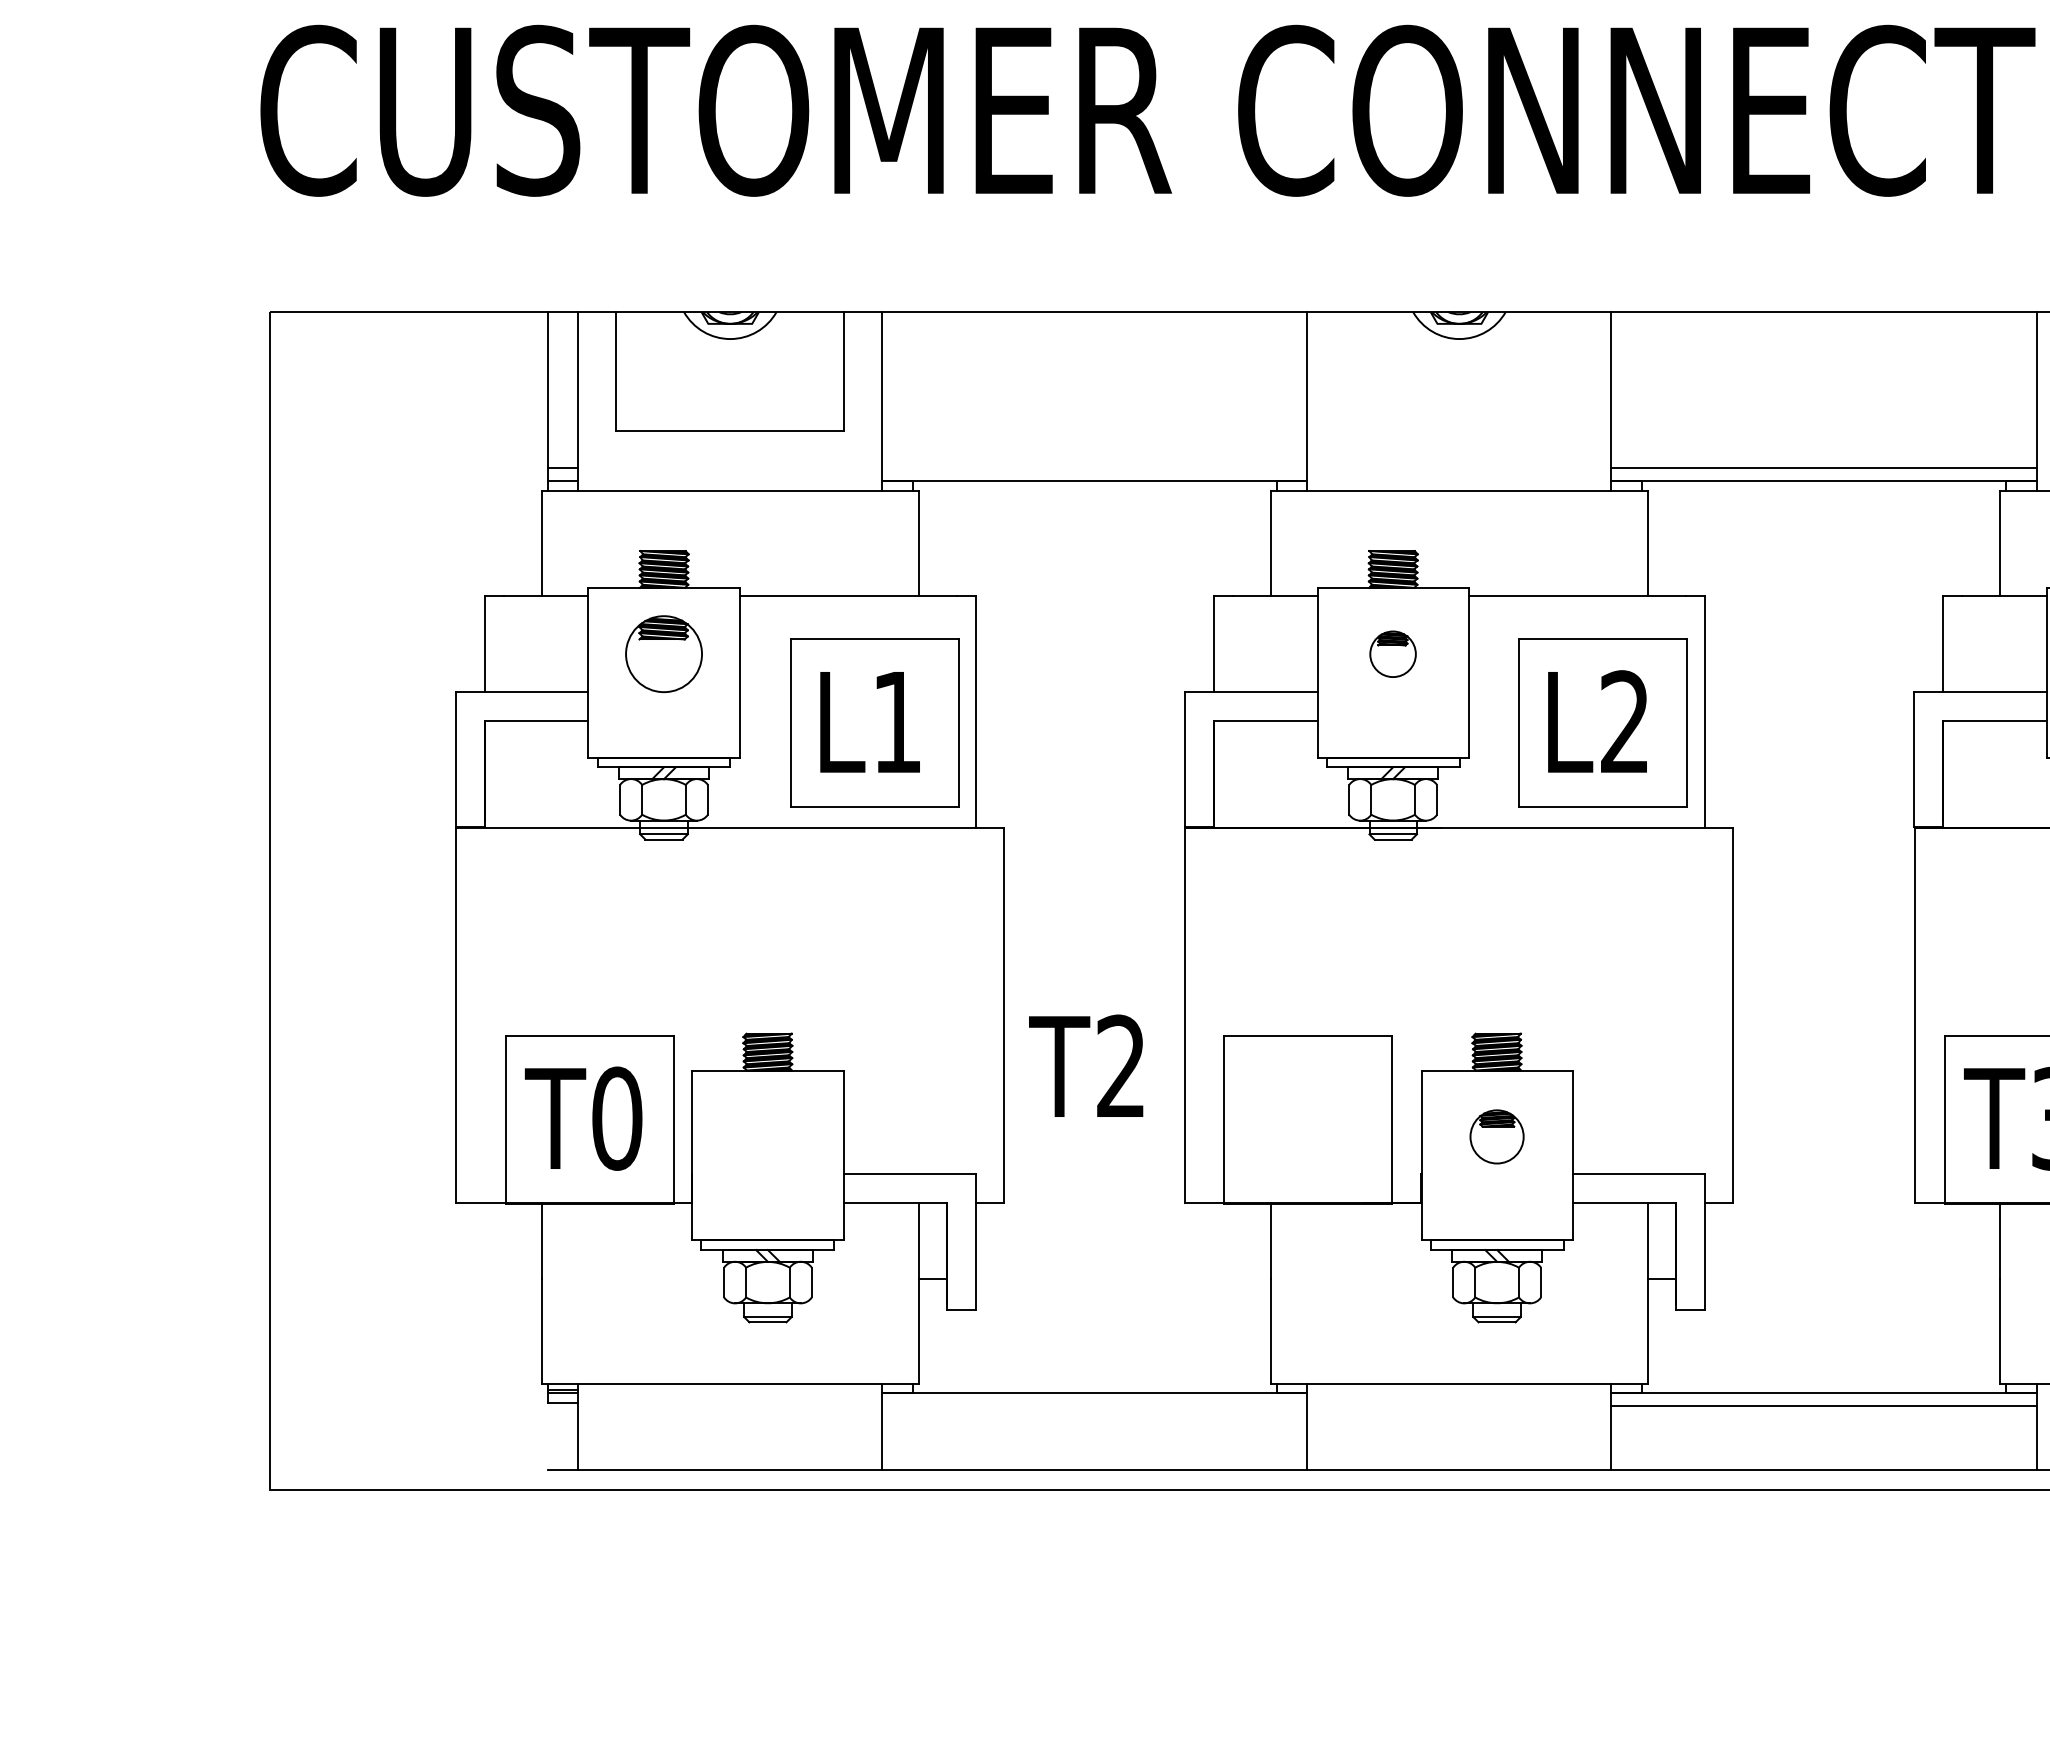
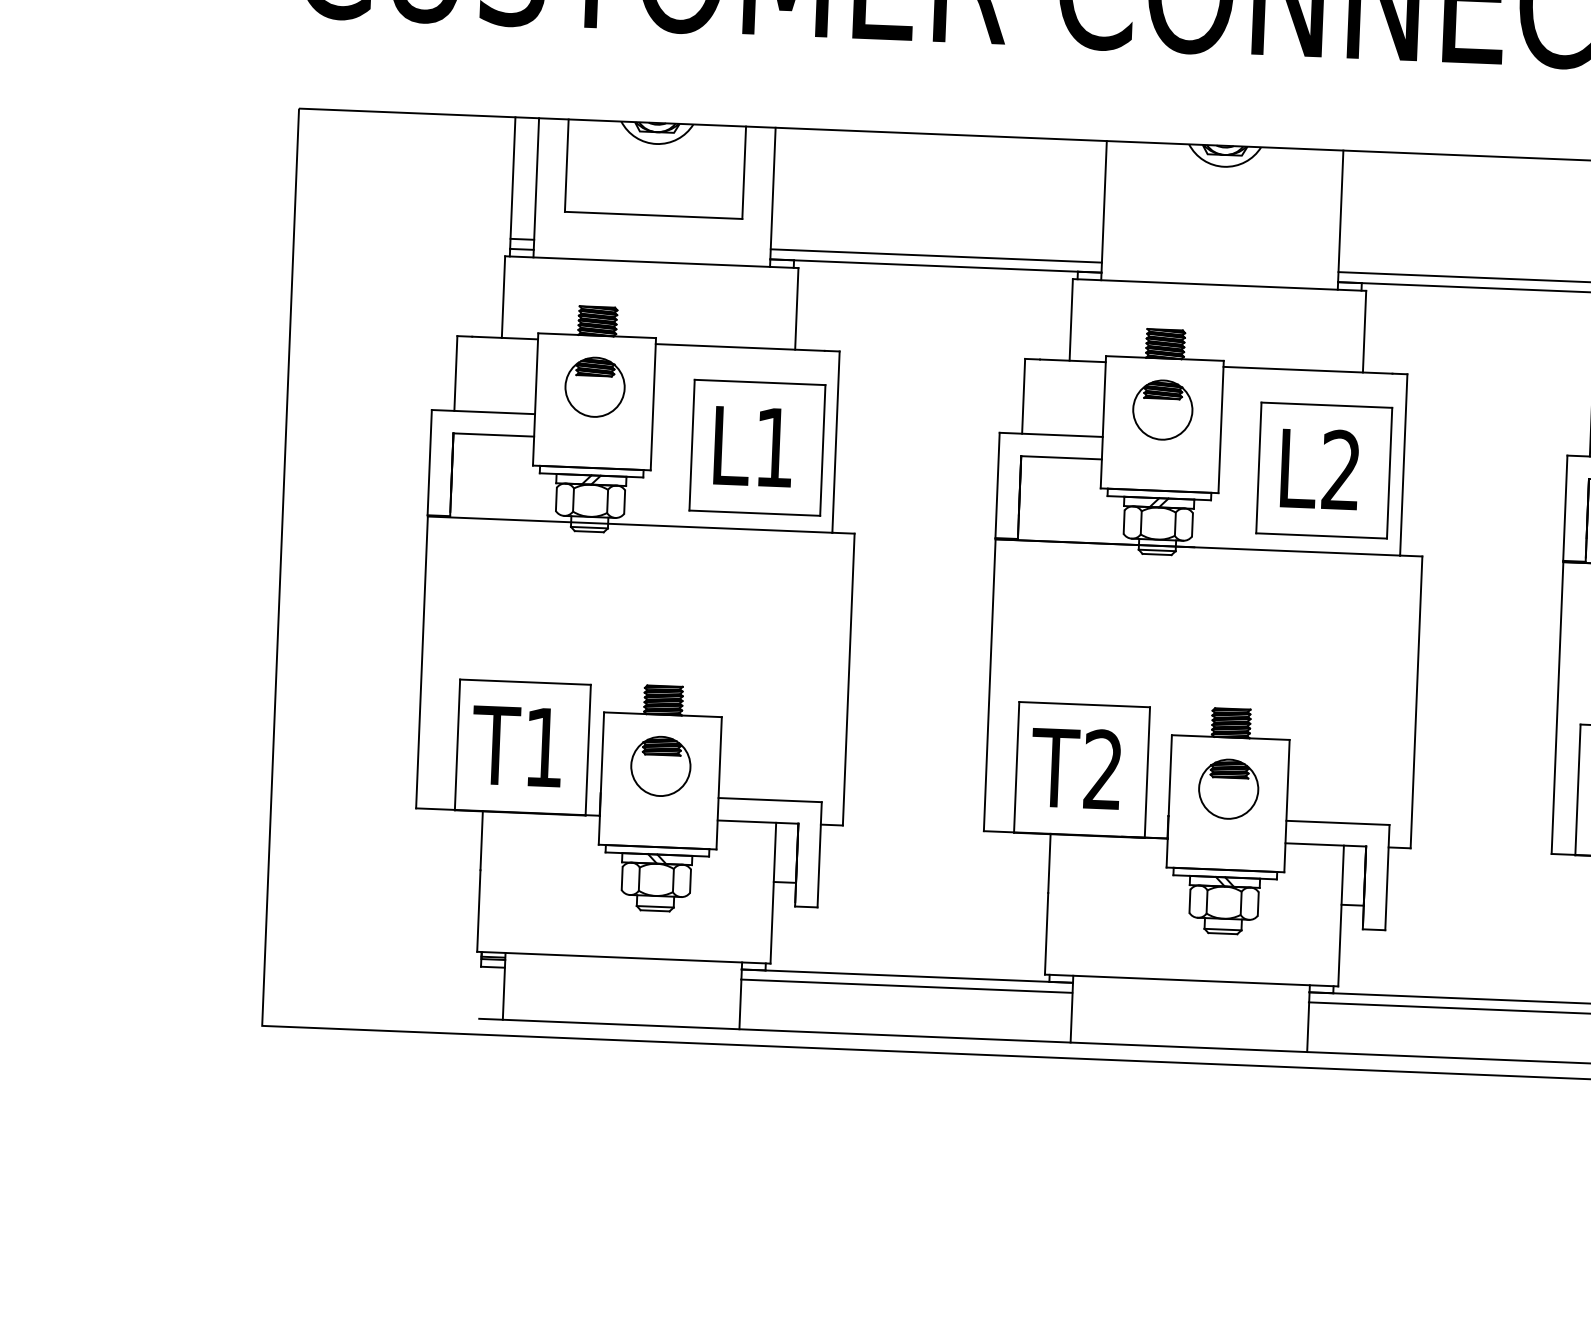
line: (1094, 468) -> (936, 256), added
part: (1392, 654) -> (1162, 410), size x1.67
text: (1086, 1065) -> (1076, 767), moved
text: (617, 1118) -> (544, 747), T0 -> T1
part: (767, 1136) -> (660, 766), added
part: (1496, 1136) -> (1228, 788), size x1.43
line: (1094, 1406) -> (906, 986), added

